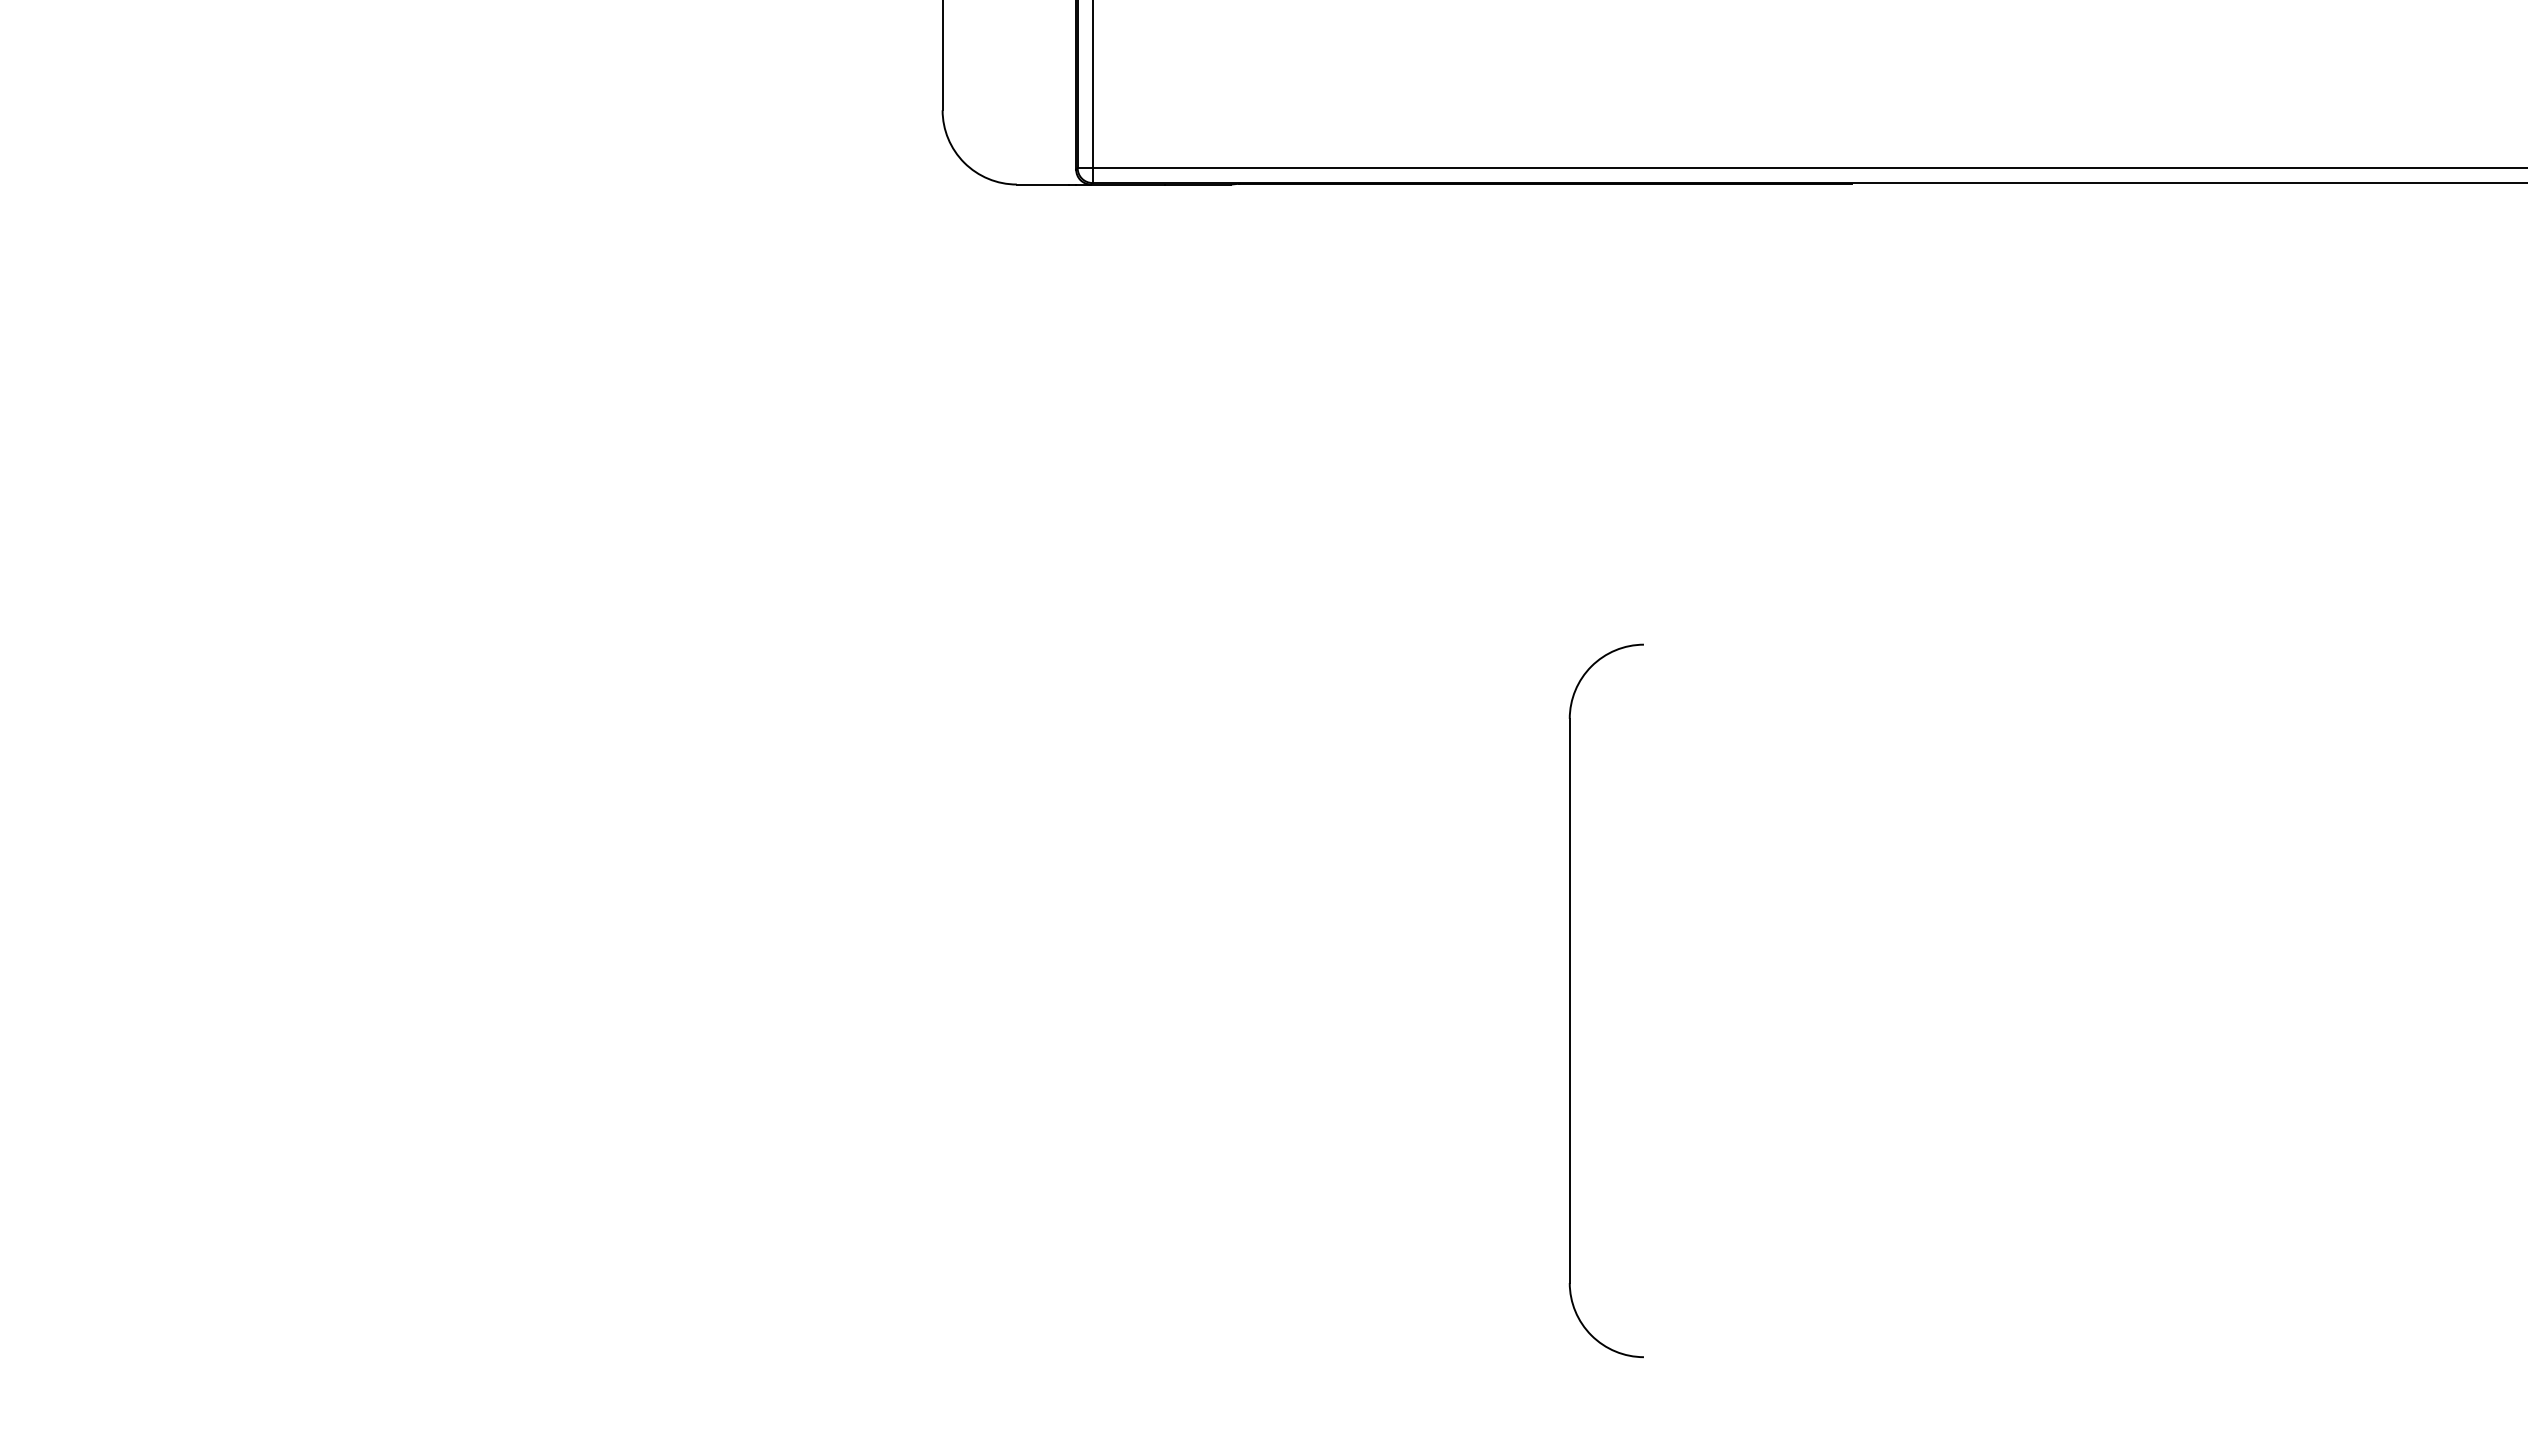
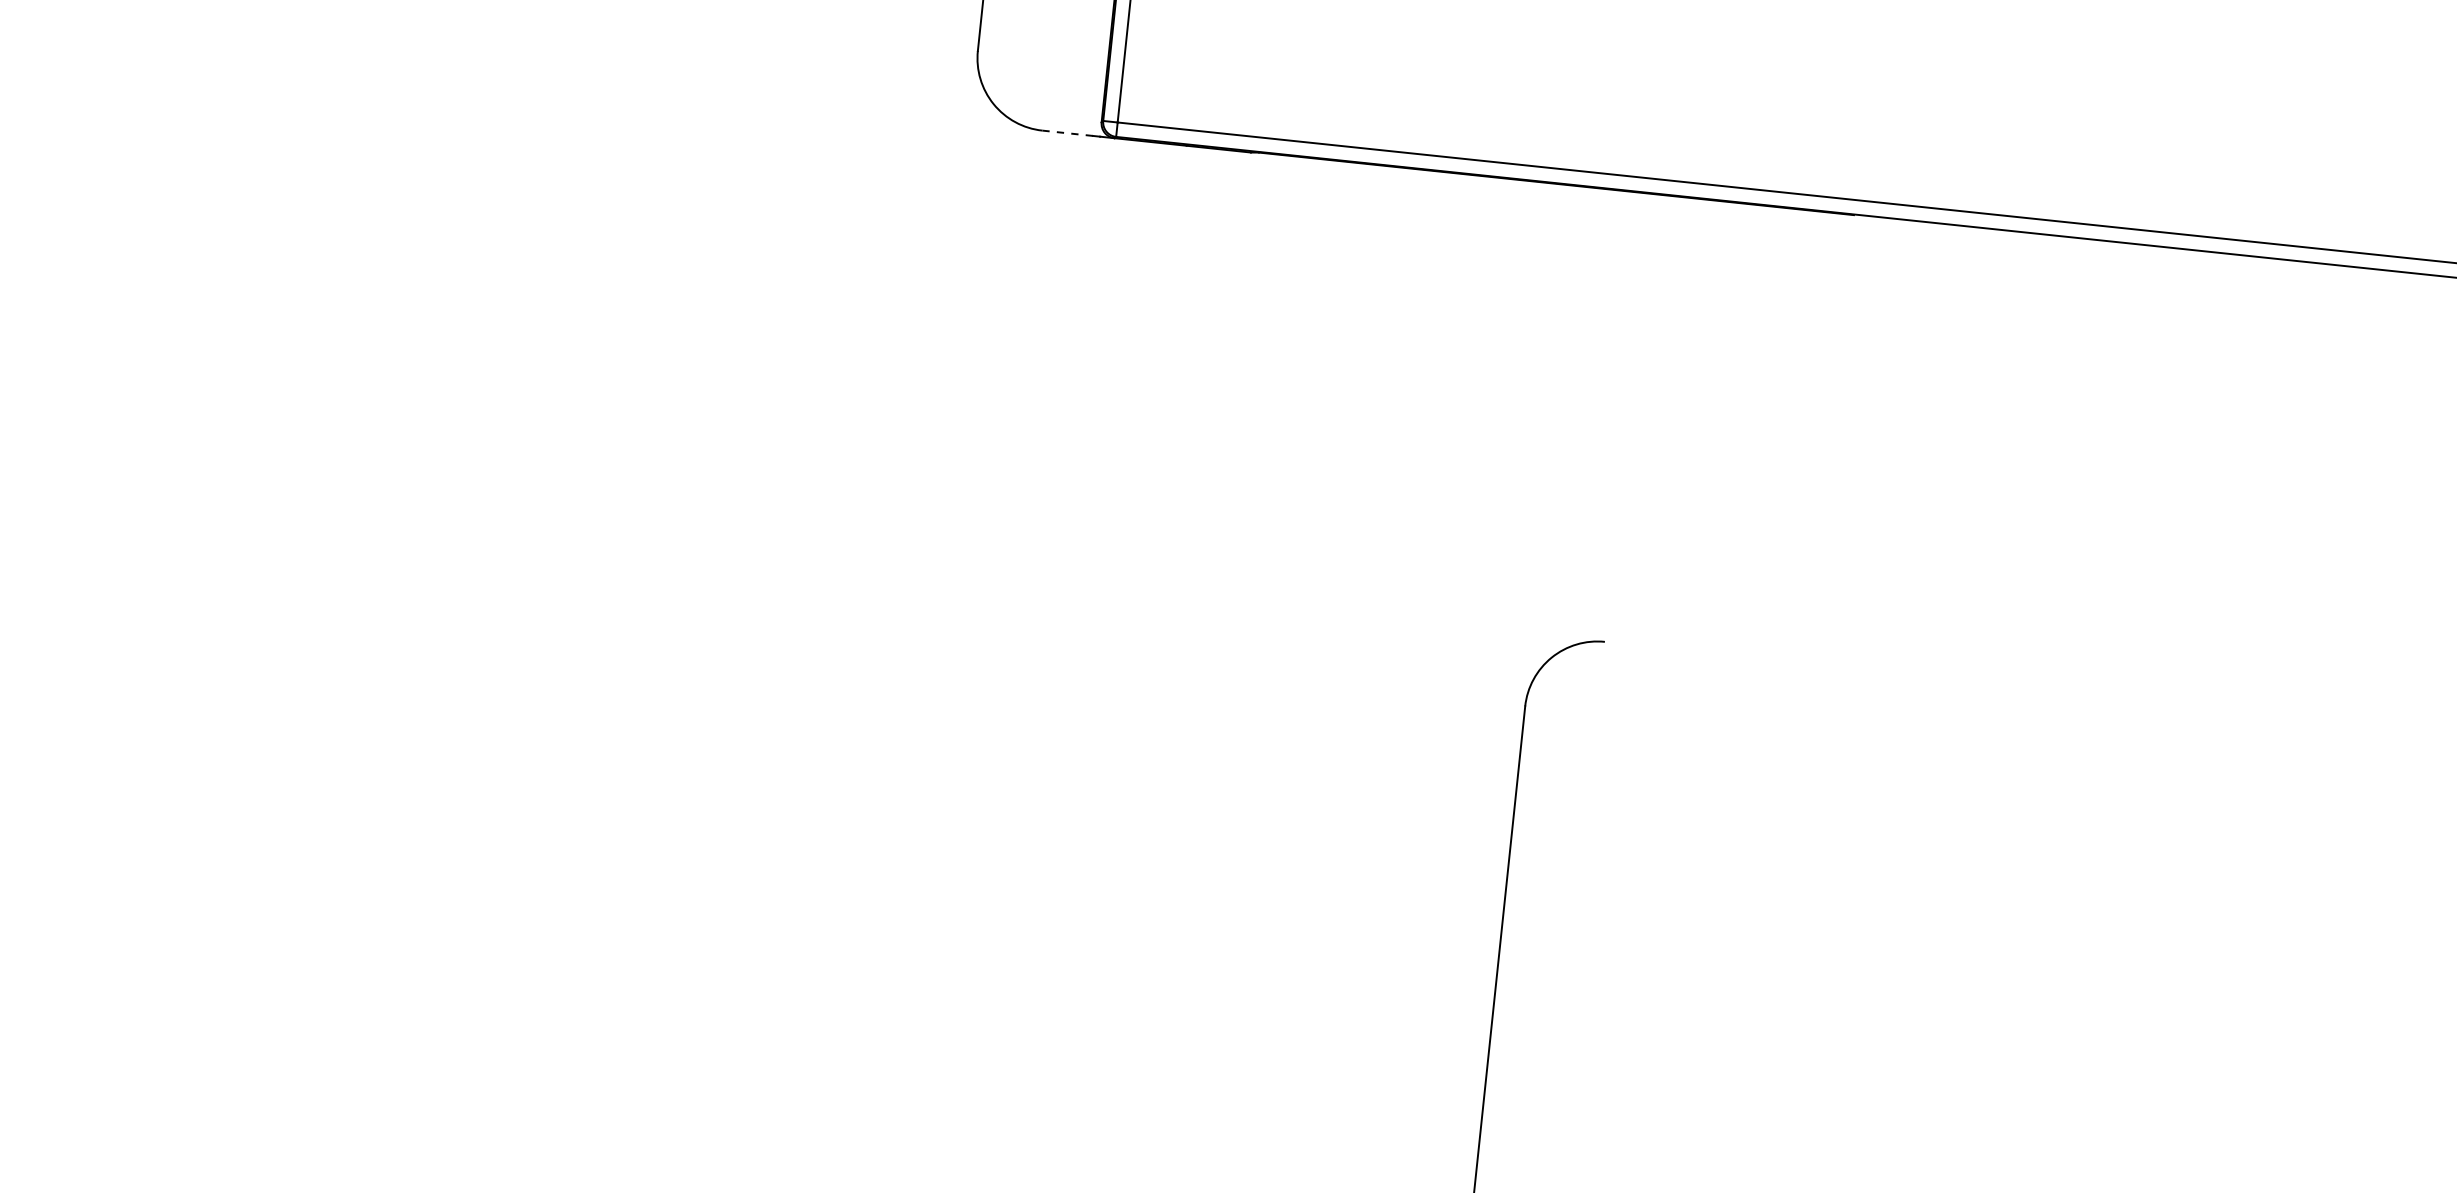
line: (1042, 184) -> (1067, 133), solid -> dashed

